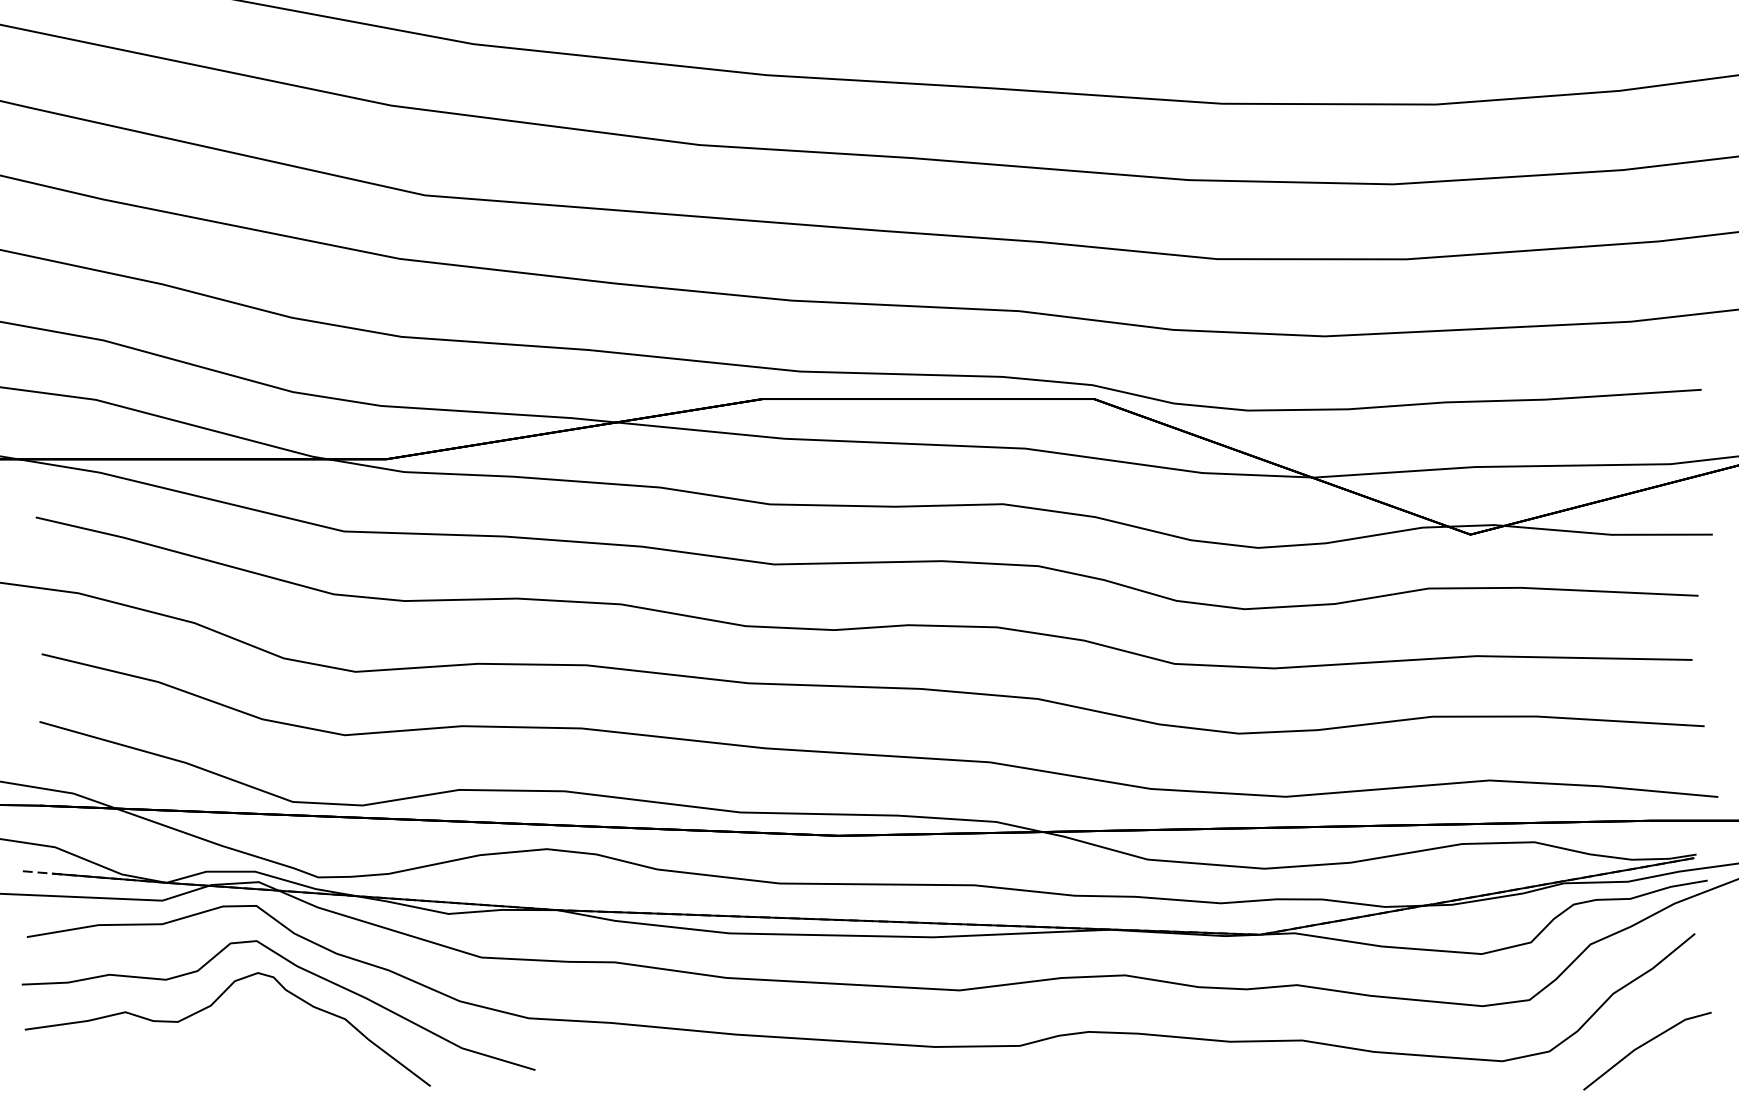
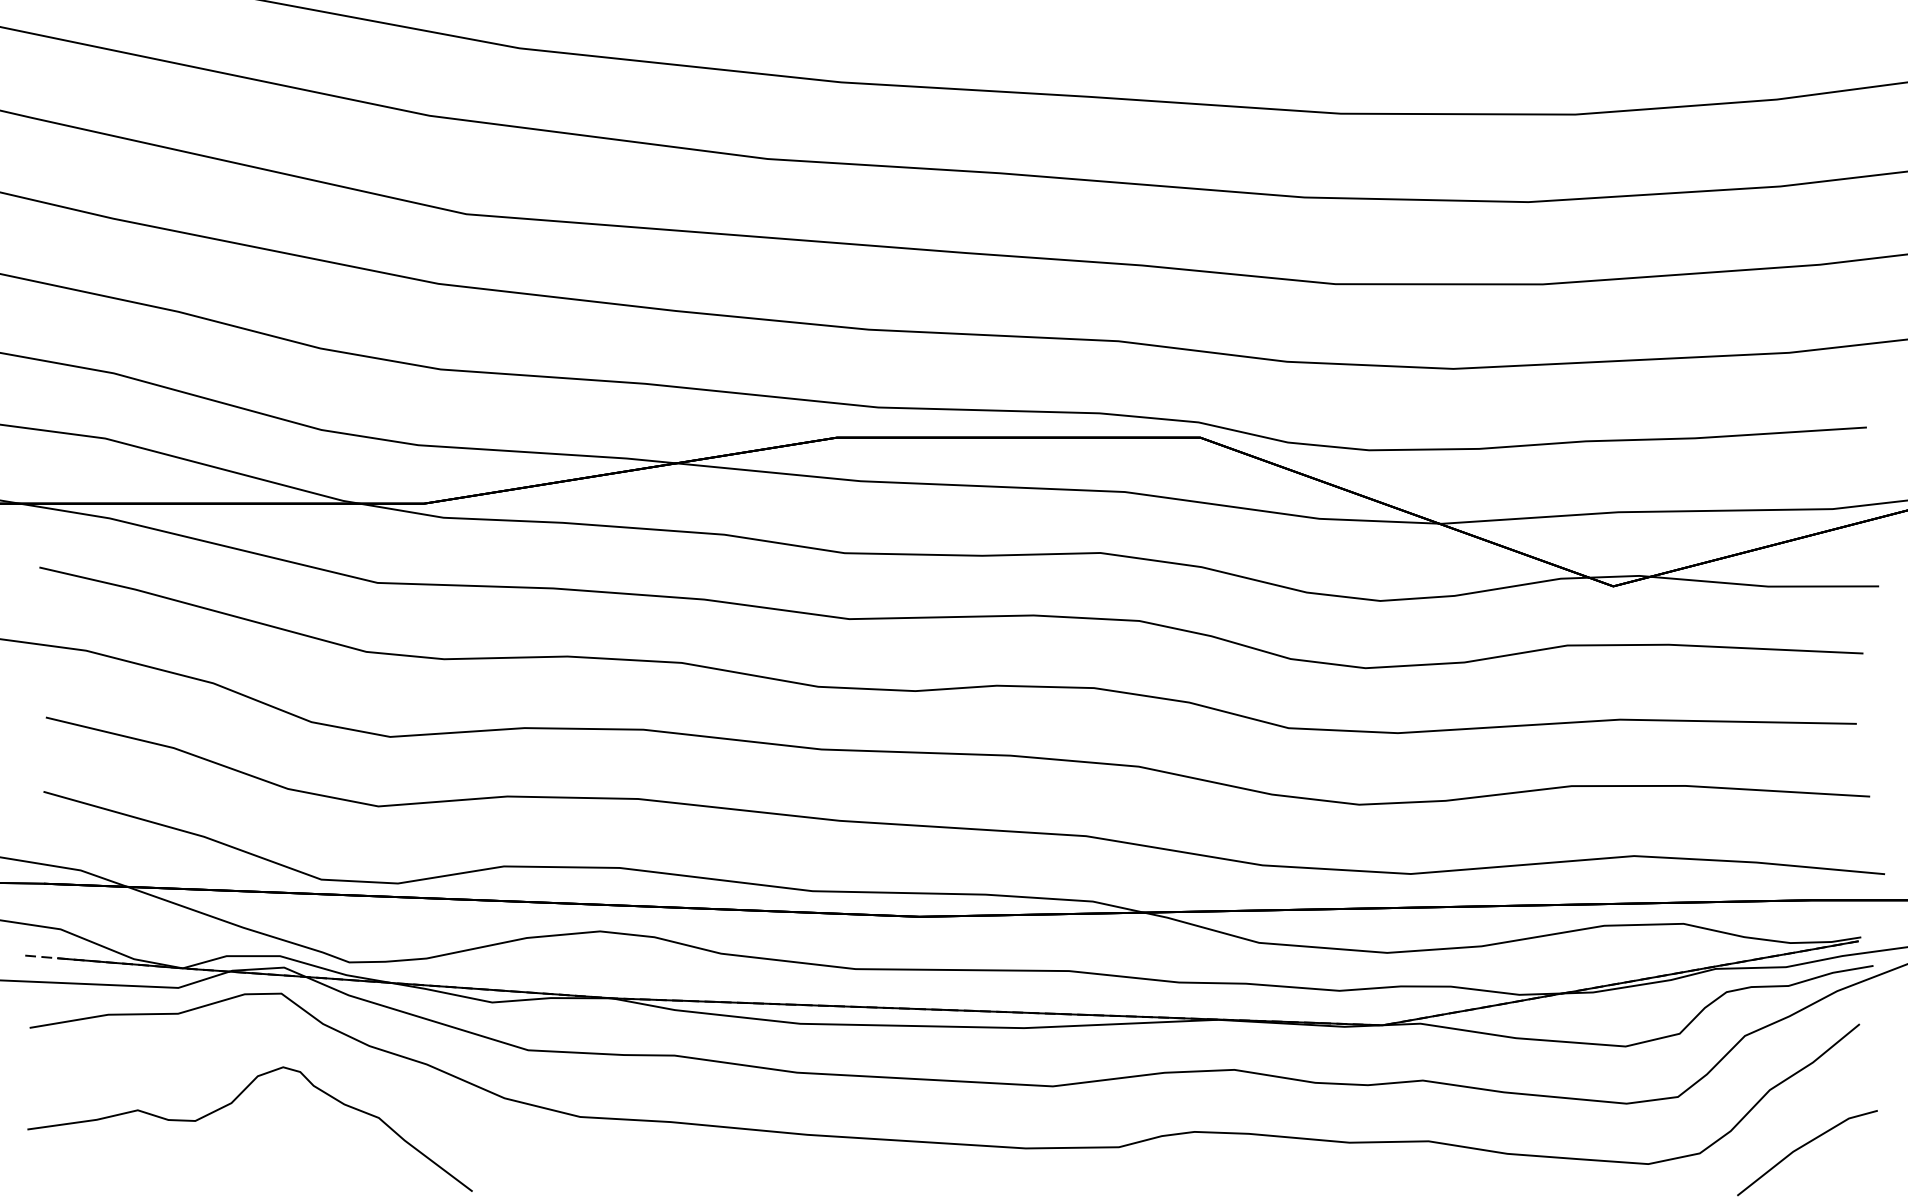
curve: (297, 967) -> (326, 1061), removed

